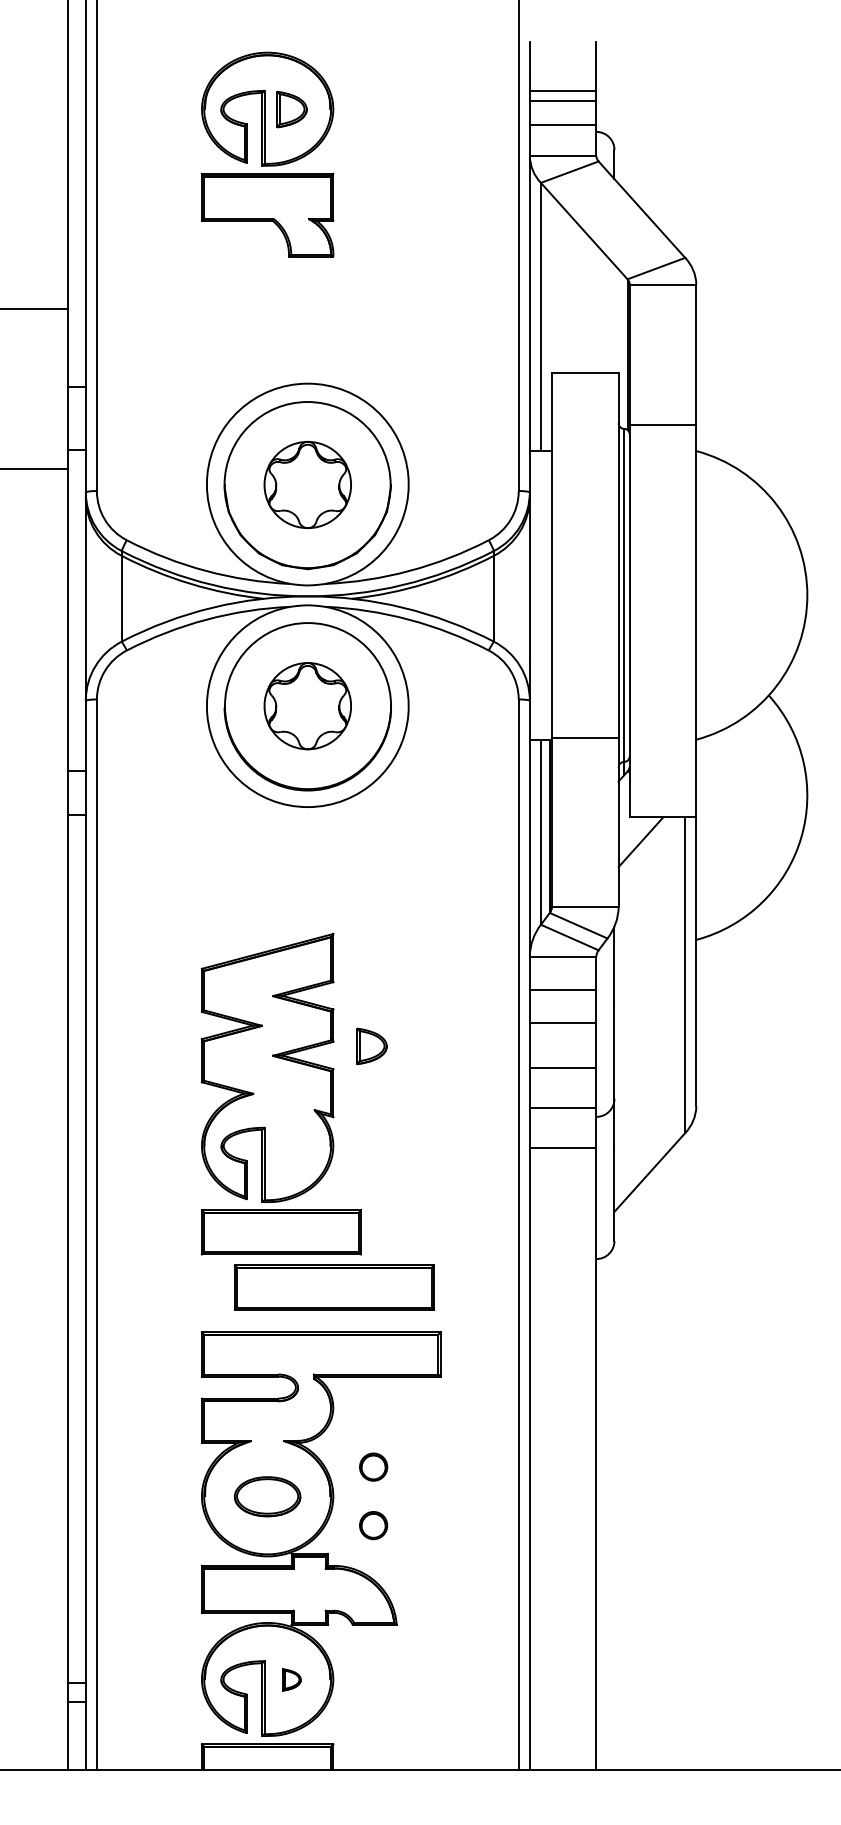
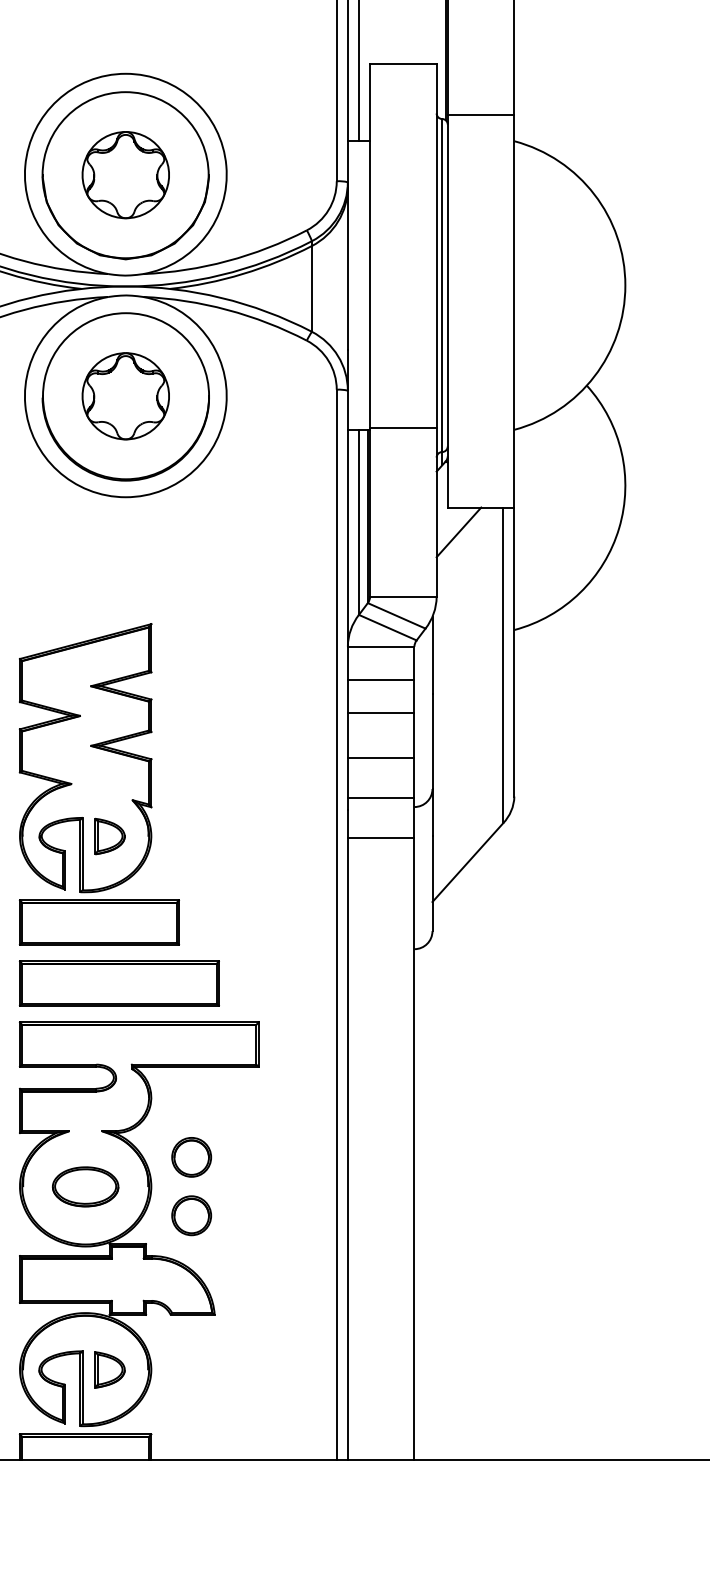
part: (371, 1045) -> (109, 835), moved
part: (333, 1287) -> (118, 983), moved
part: (373, 1466) -> (191, 1156), size x1.43
part: (373, 1525) -> (191, 1215), size x1.43
part: (291, 1679) -> (109, 1369), size x1.67

